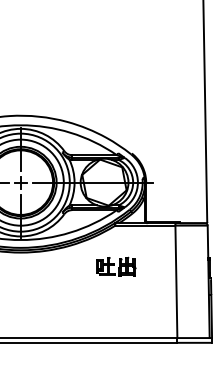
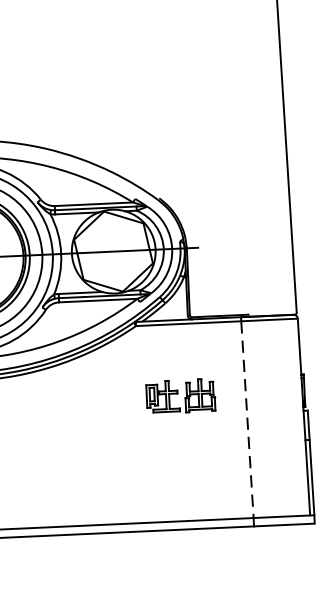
part: (116, 266) -> (181, 395), moved
line: (176, 282) -> (247, 420), solid -> dashed

